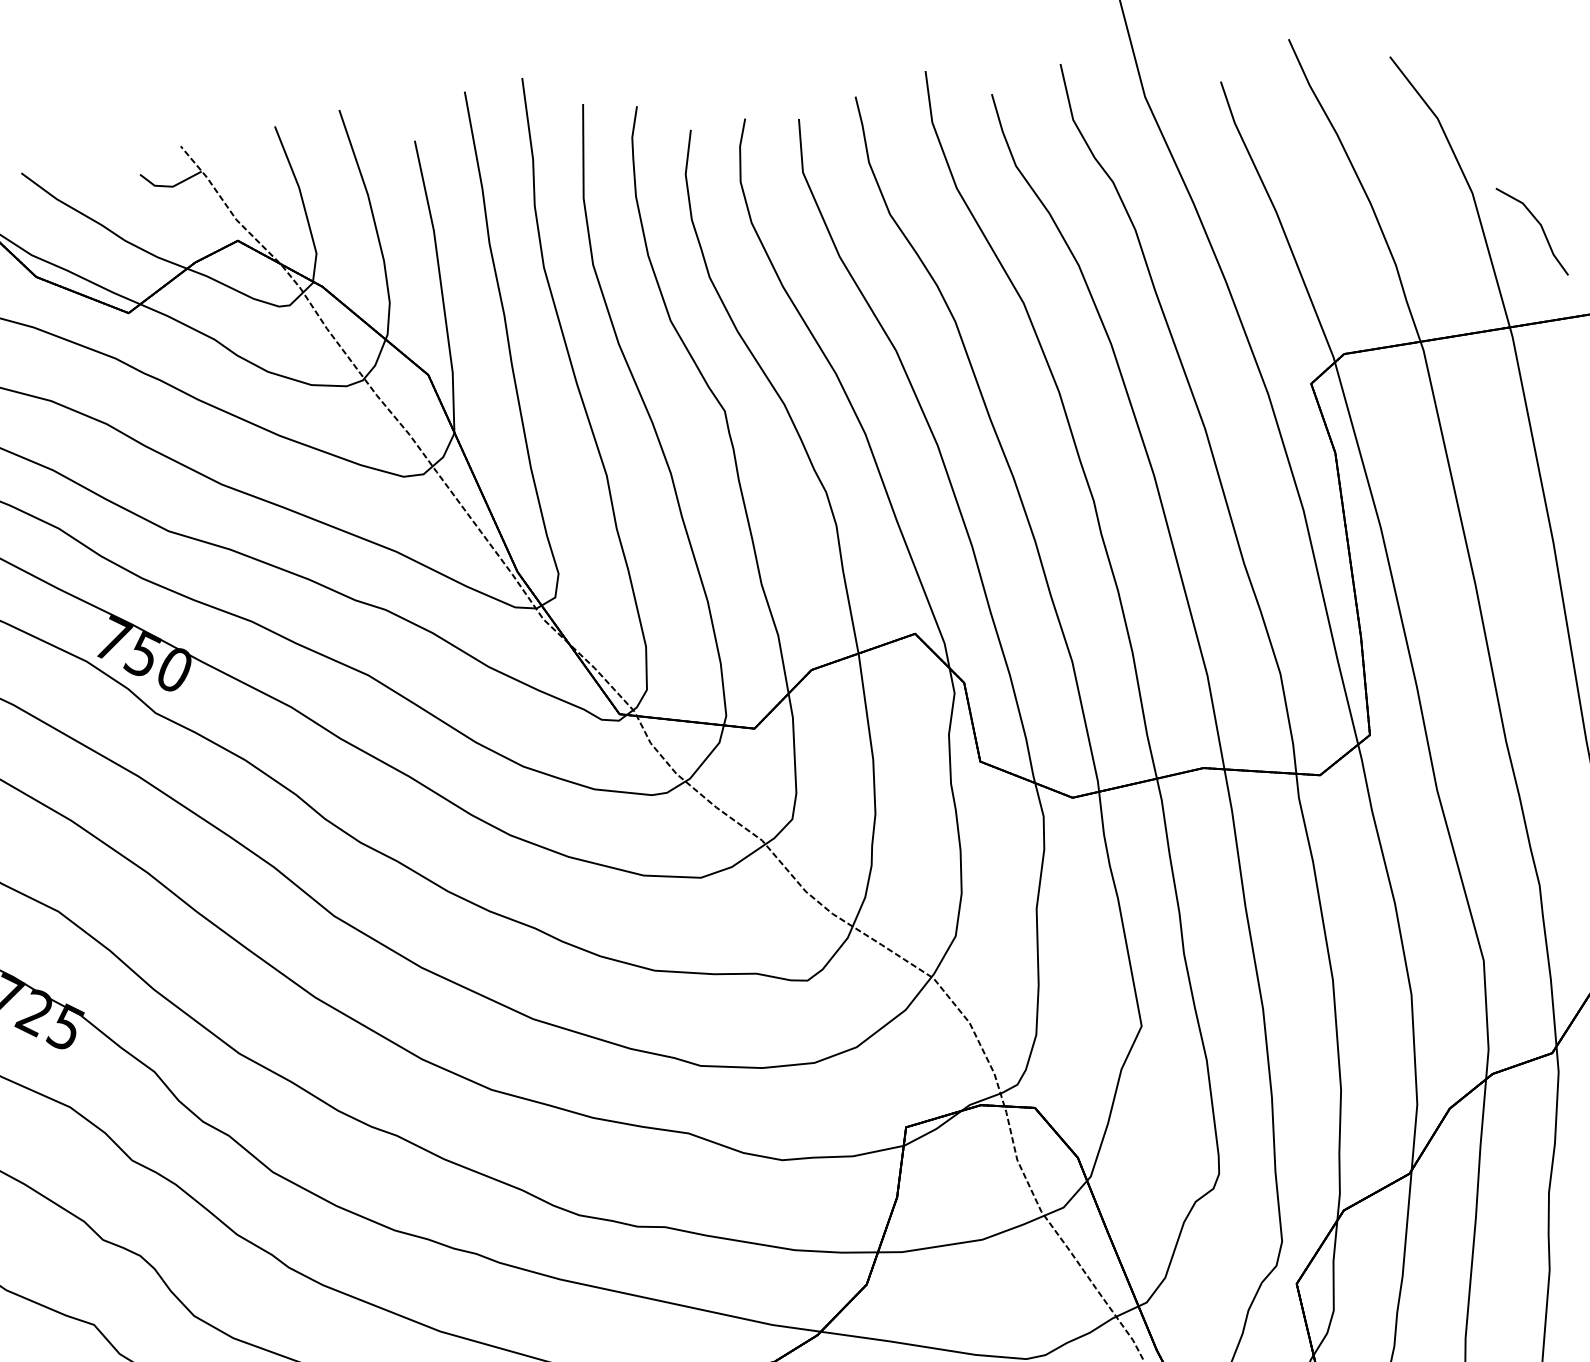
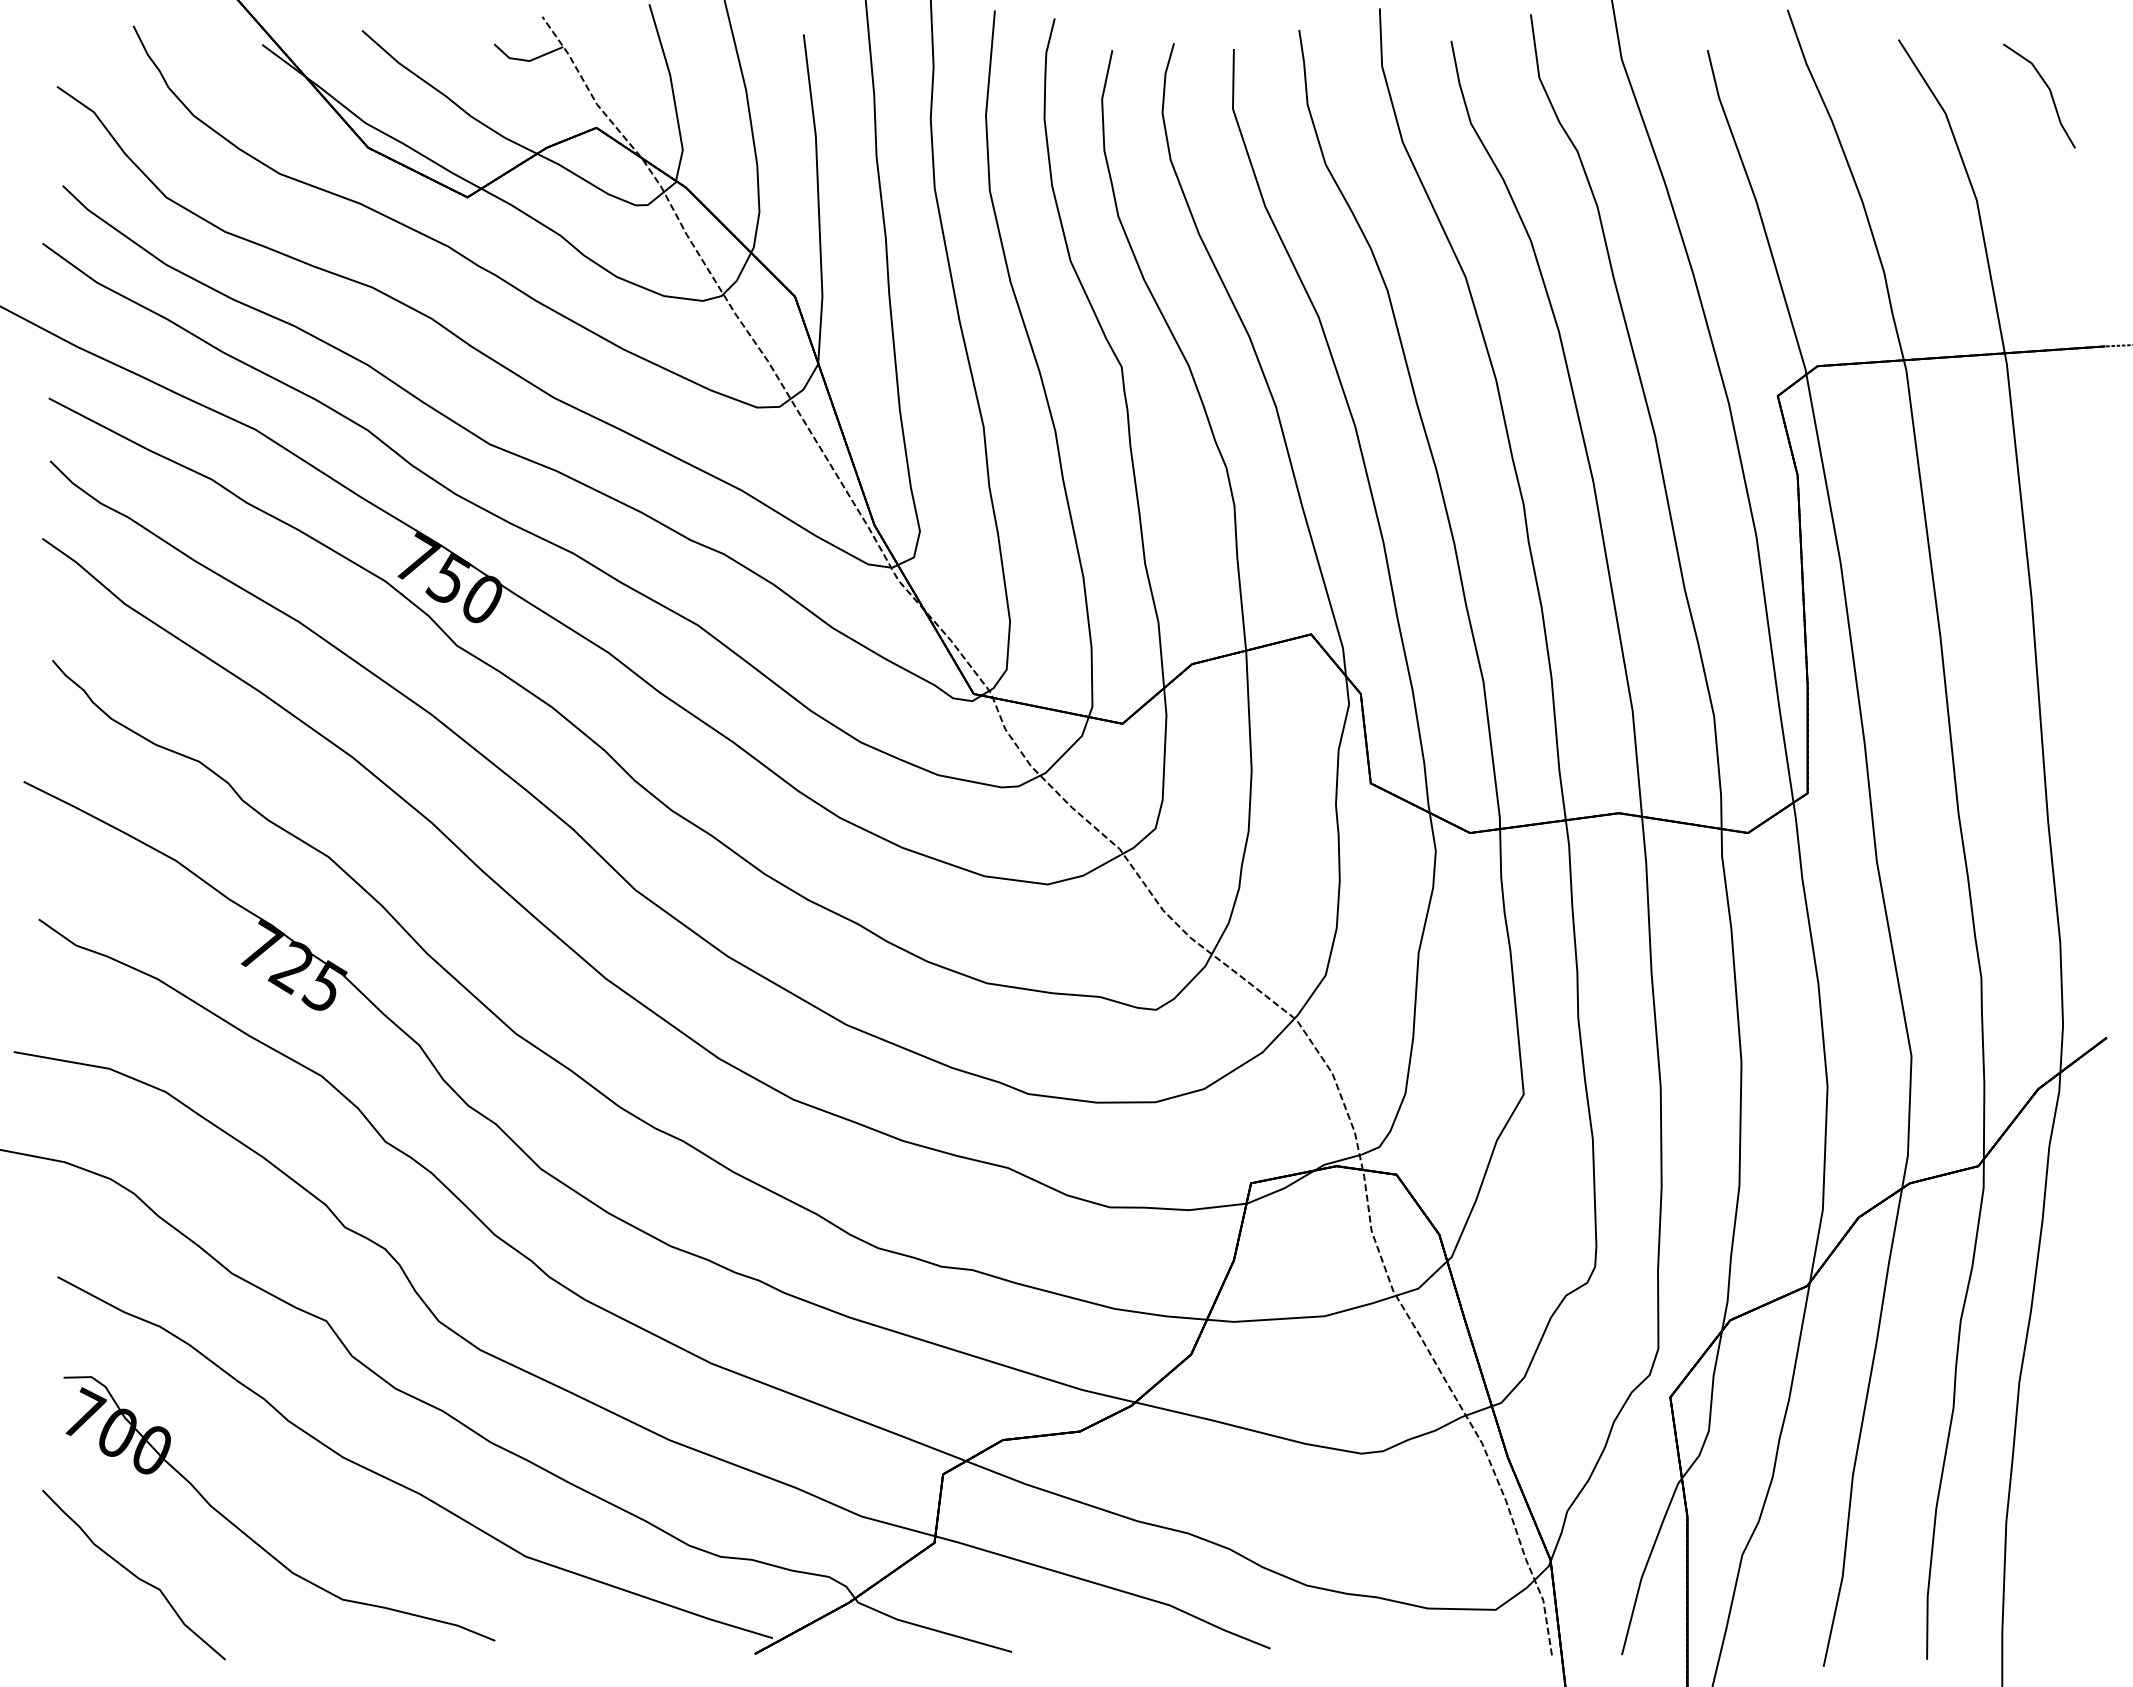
part: (1540, 227) -> (2049, 92), moved

